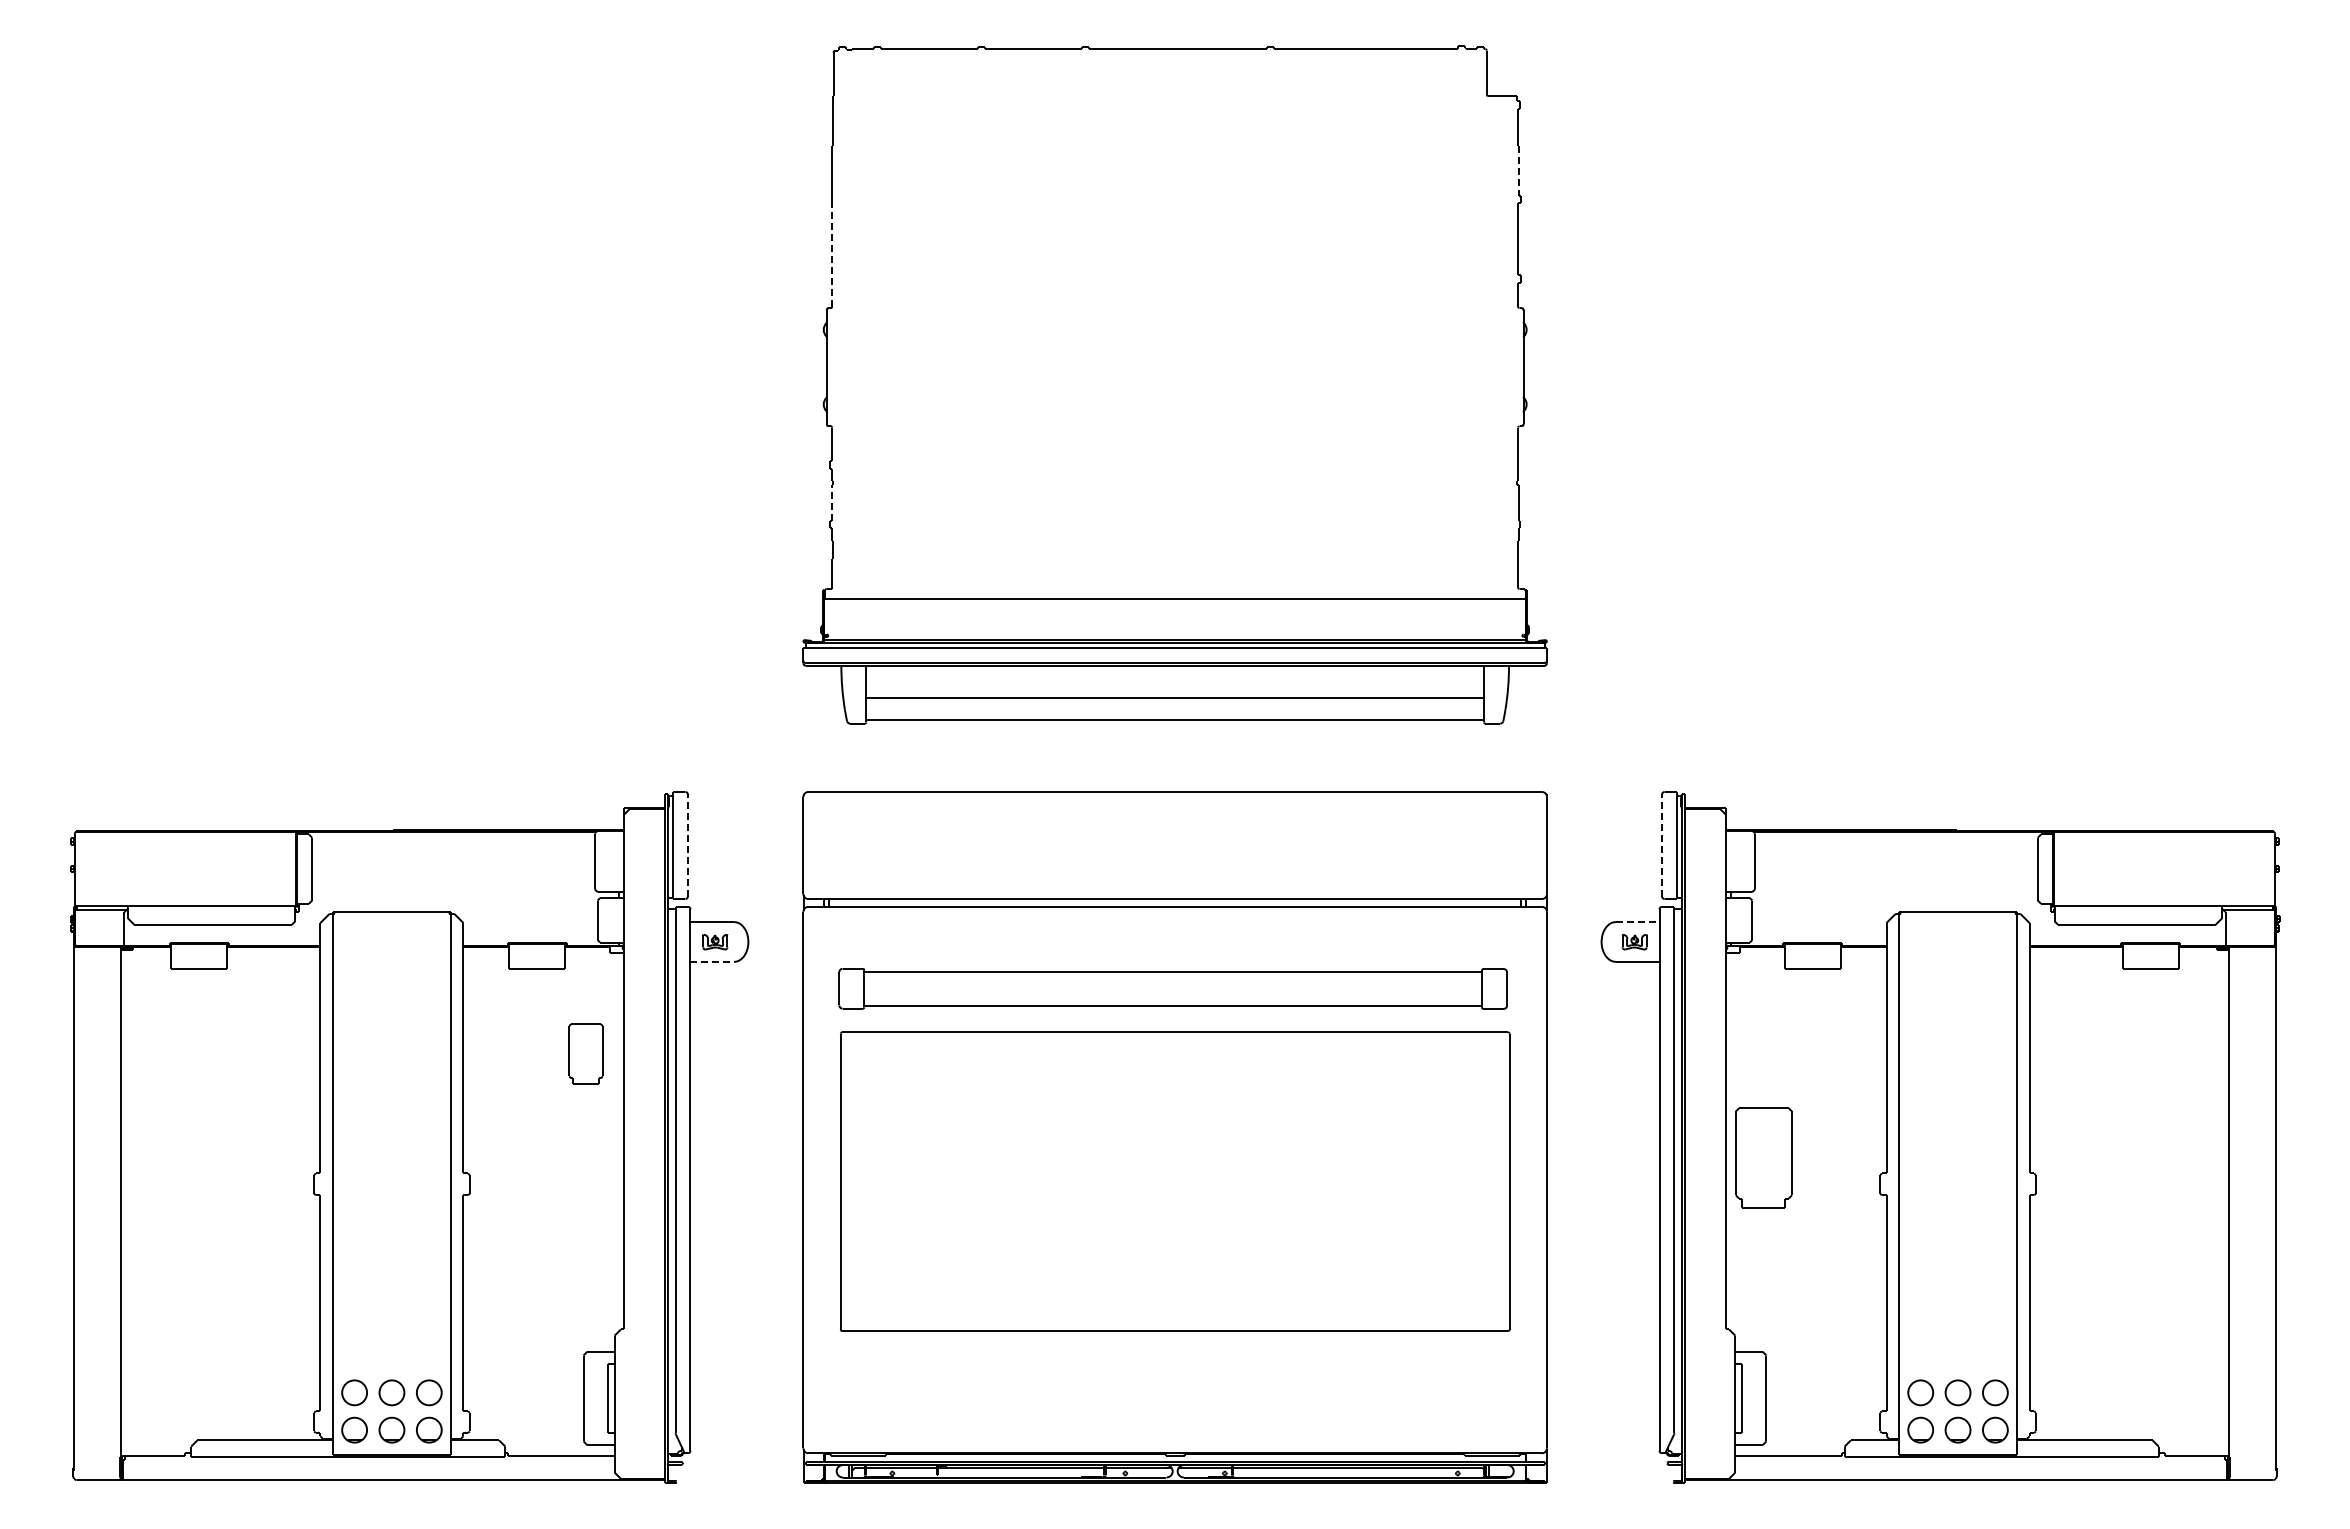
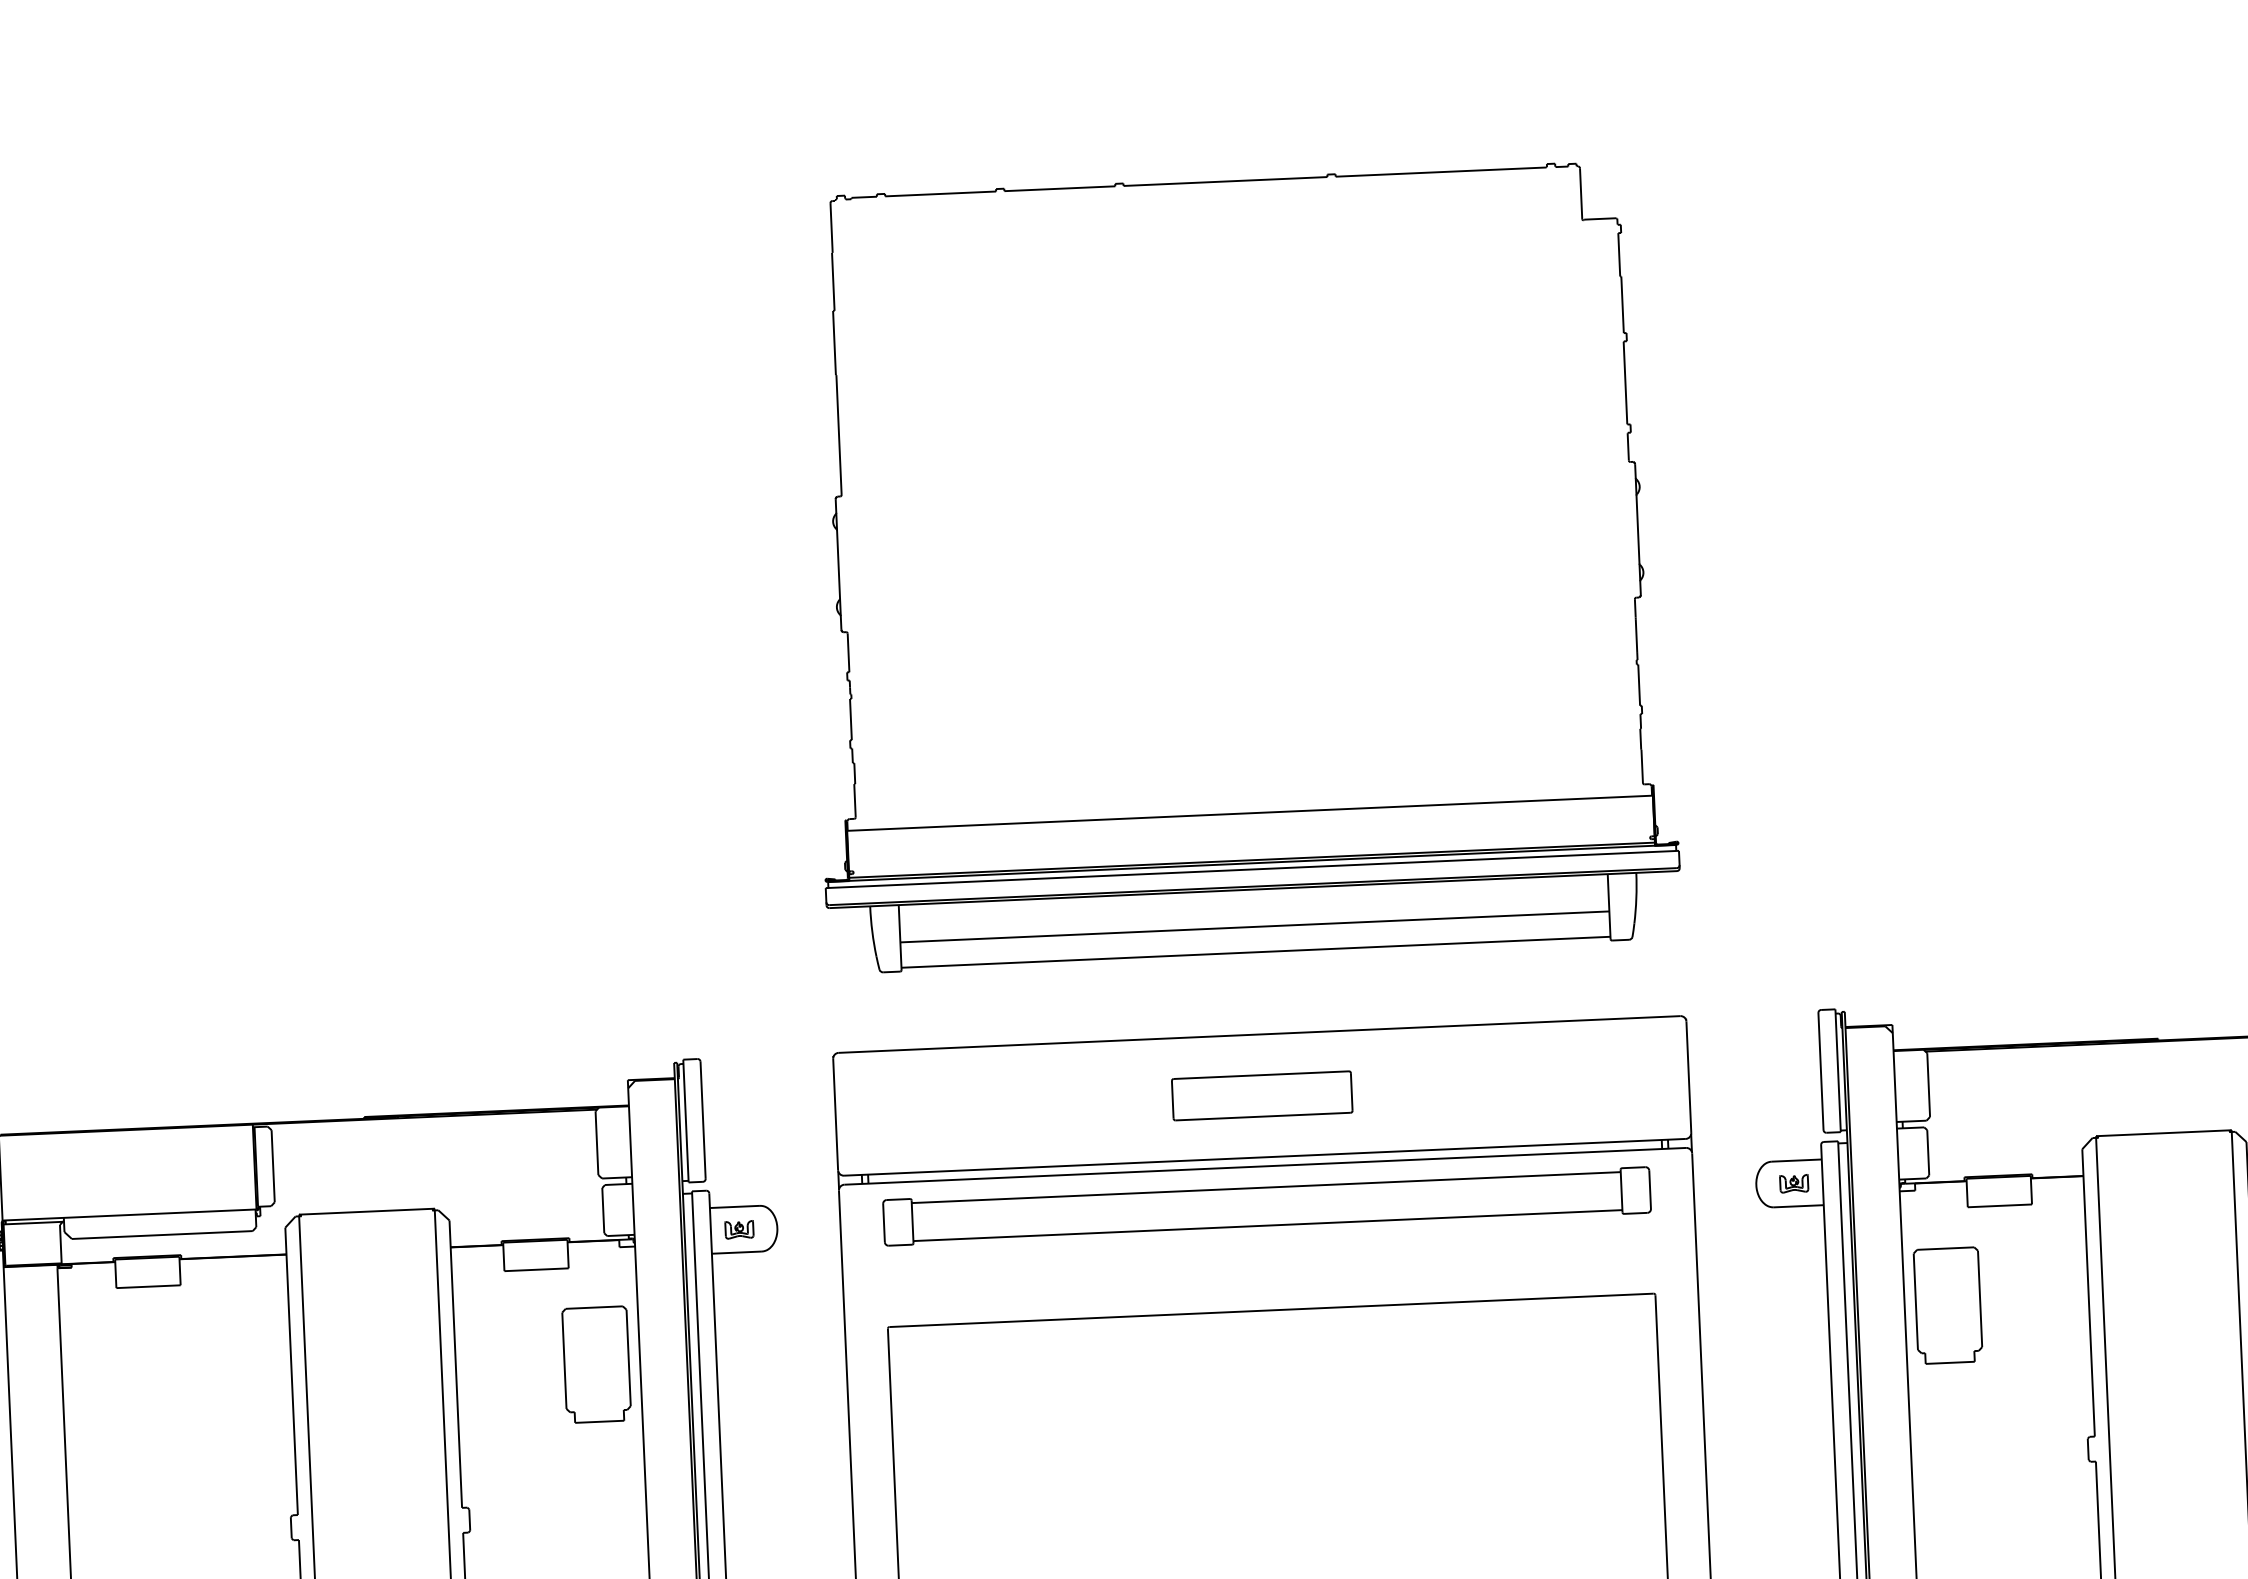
line: (1518, 171) -> (1622, 305), dashed -> solid
line: (832, 254) -> (839, 434), dashed -> solid
line: (831, 502) -> (850, 719), dashed -> solid
line: (687, 845) -> (702, 1120), dashed -> solid
part: (1174, 845) -> (1261, 1095), added
line: (1662, 845) -> (1821, 1071), dashed -> solid
line: (1637, 922) -> (1796, 1161), dashed -> solid
line: (712, 961) -> (737, 1252), dashed -> solid
part: (1172, 988) -> (1266, 1206), moved
part: (585, 1053) -> (596, 1364), size x1.67
part: (1763, 1157) -> (1947, 1305), moved

